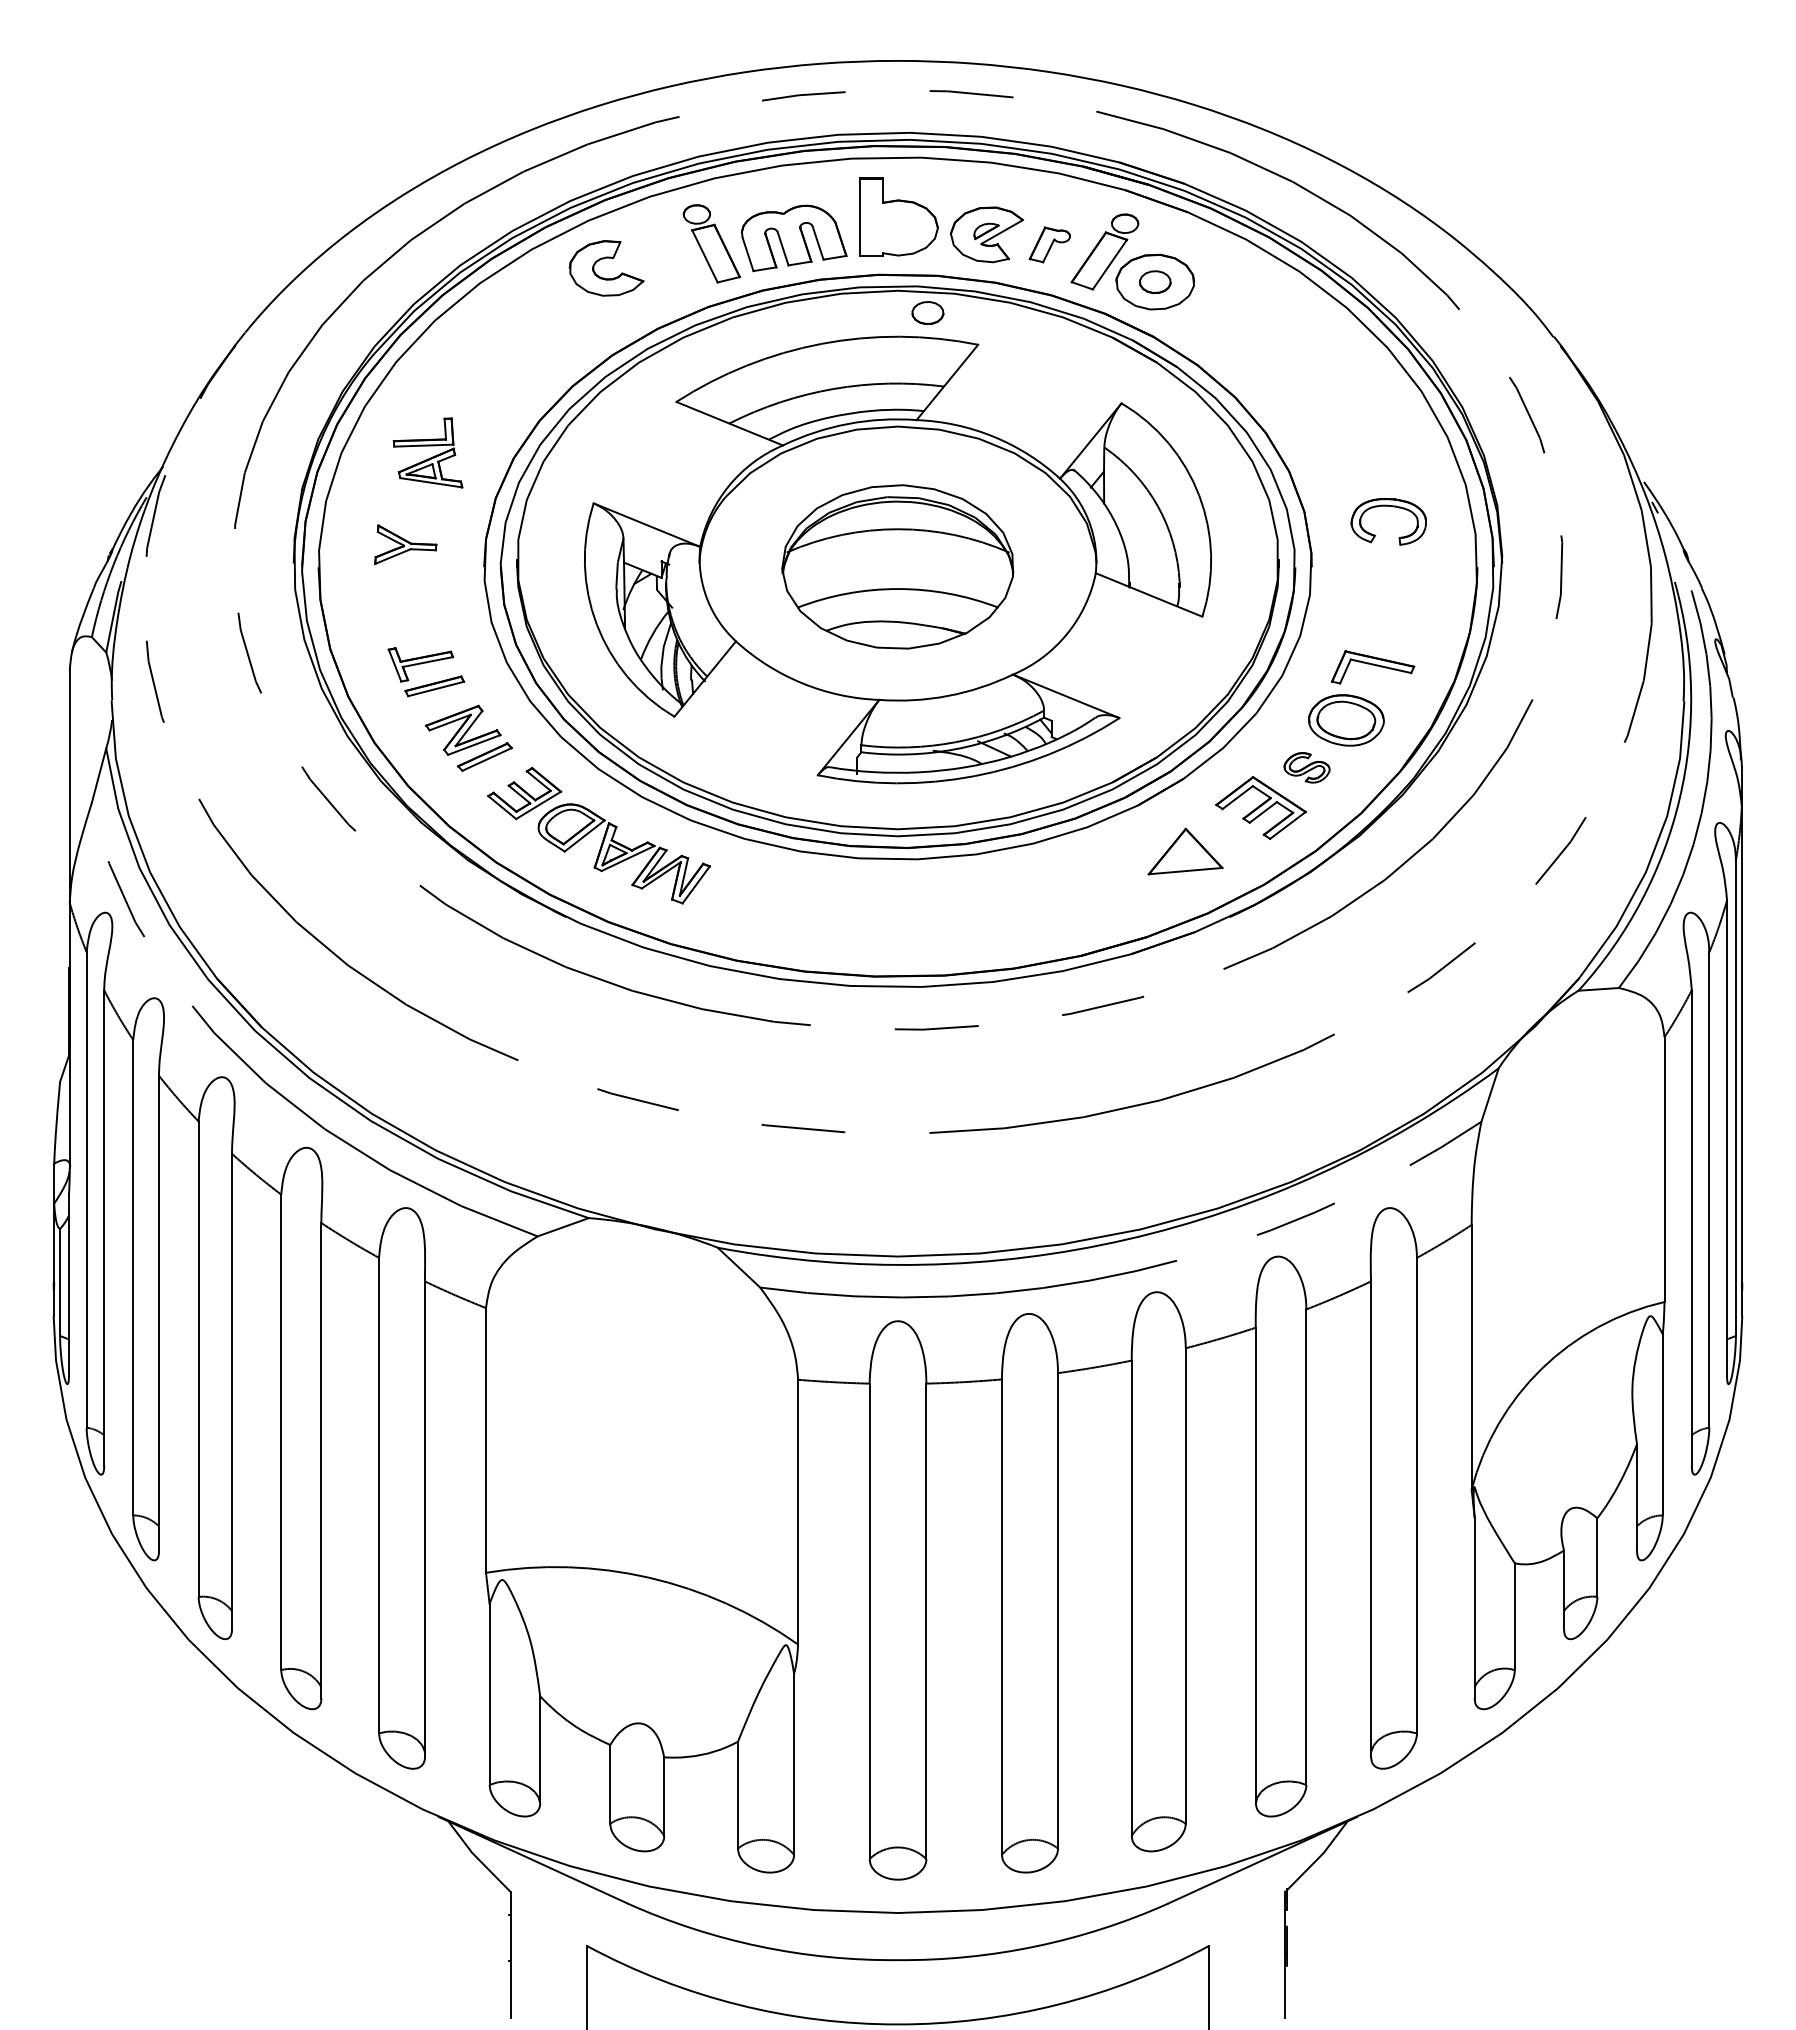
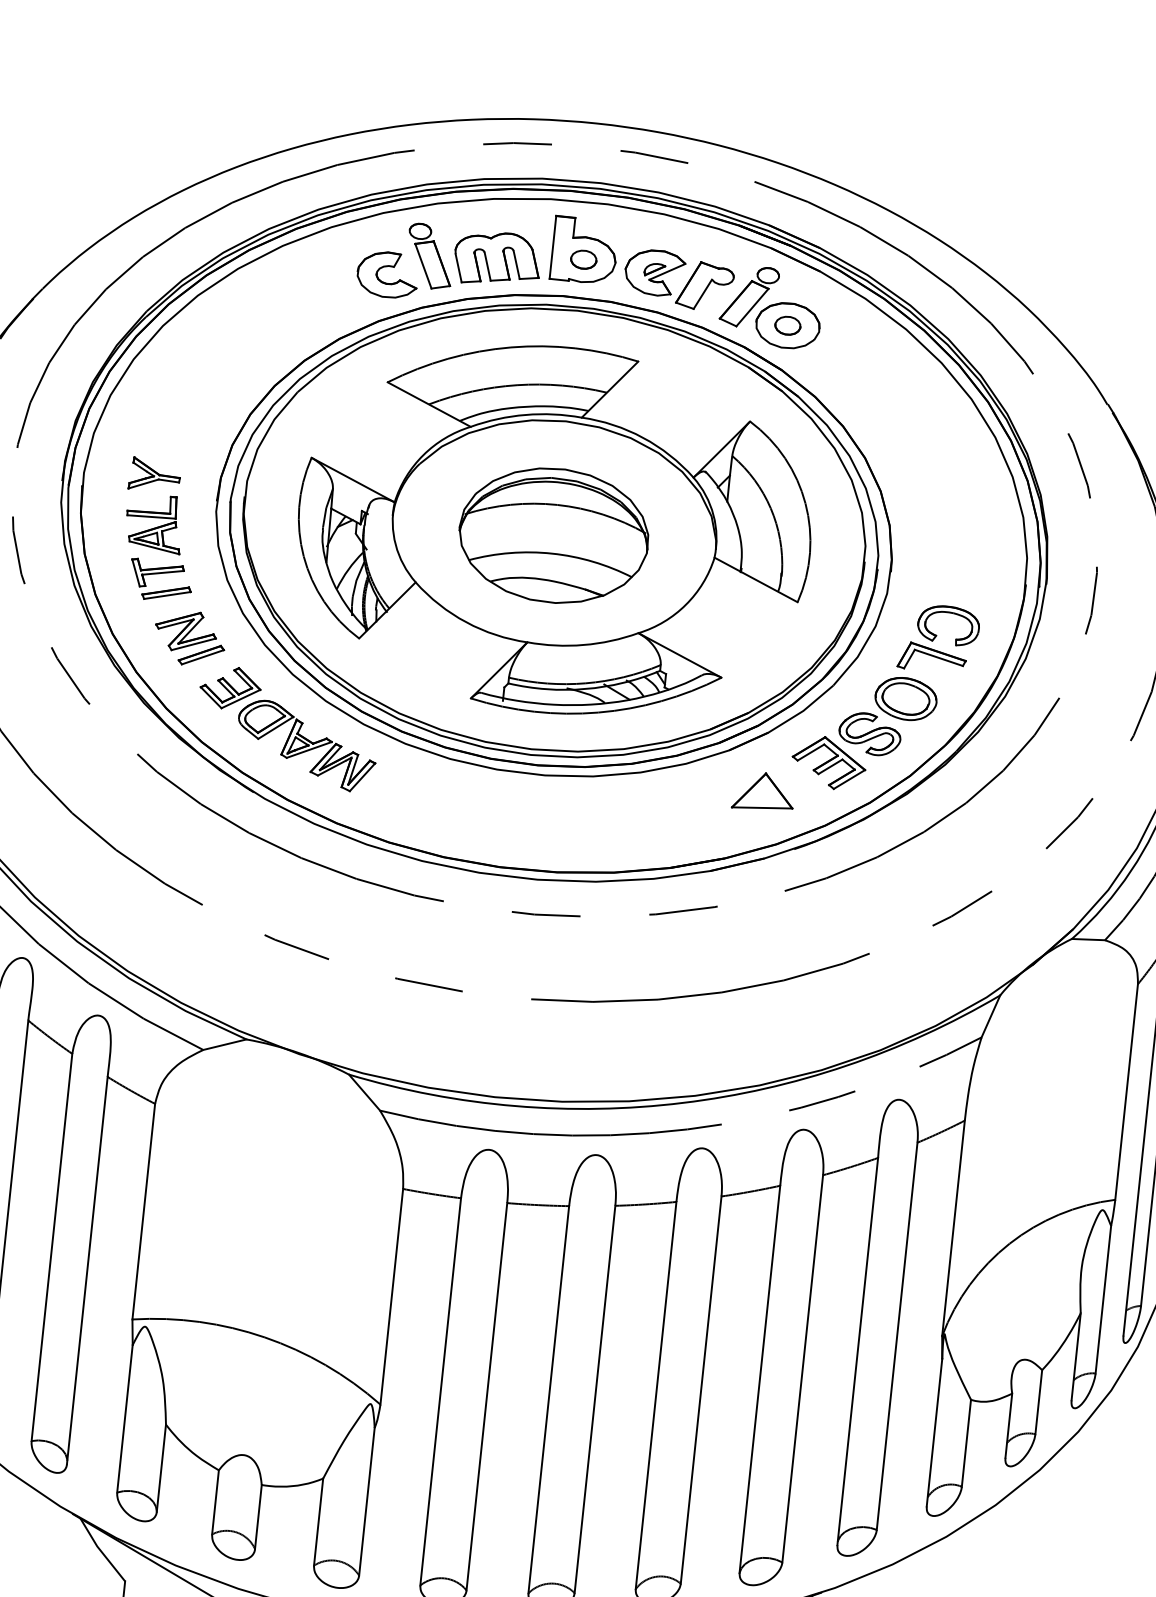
part: (1049, 244) -> (704, 286), size x1.67
part: (603, 259) -> (385, 267), moved
part: (927, 312) -> (583, 259), moved
part: (427, 452) -> (154, 522), moved
part: (1393, 507) -> (953, 614), moved
part: (1306, 767) -> (869, 733), size x1.67

